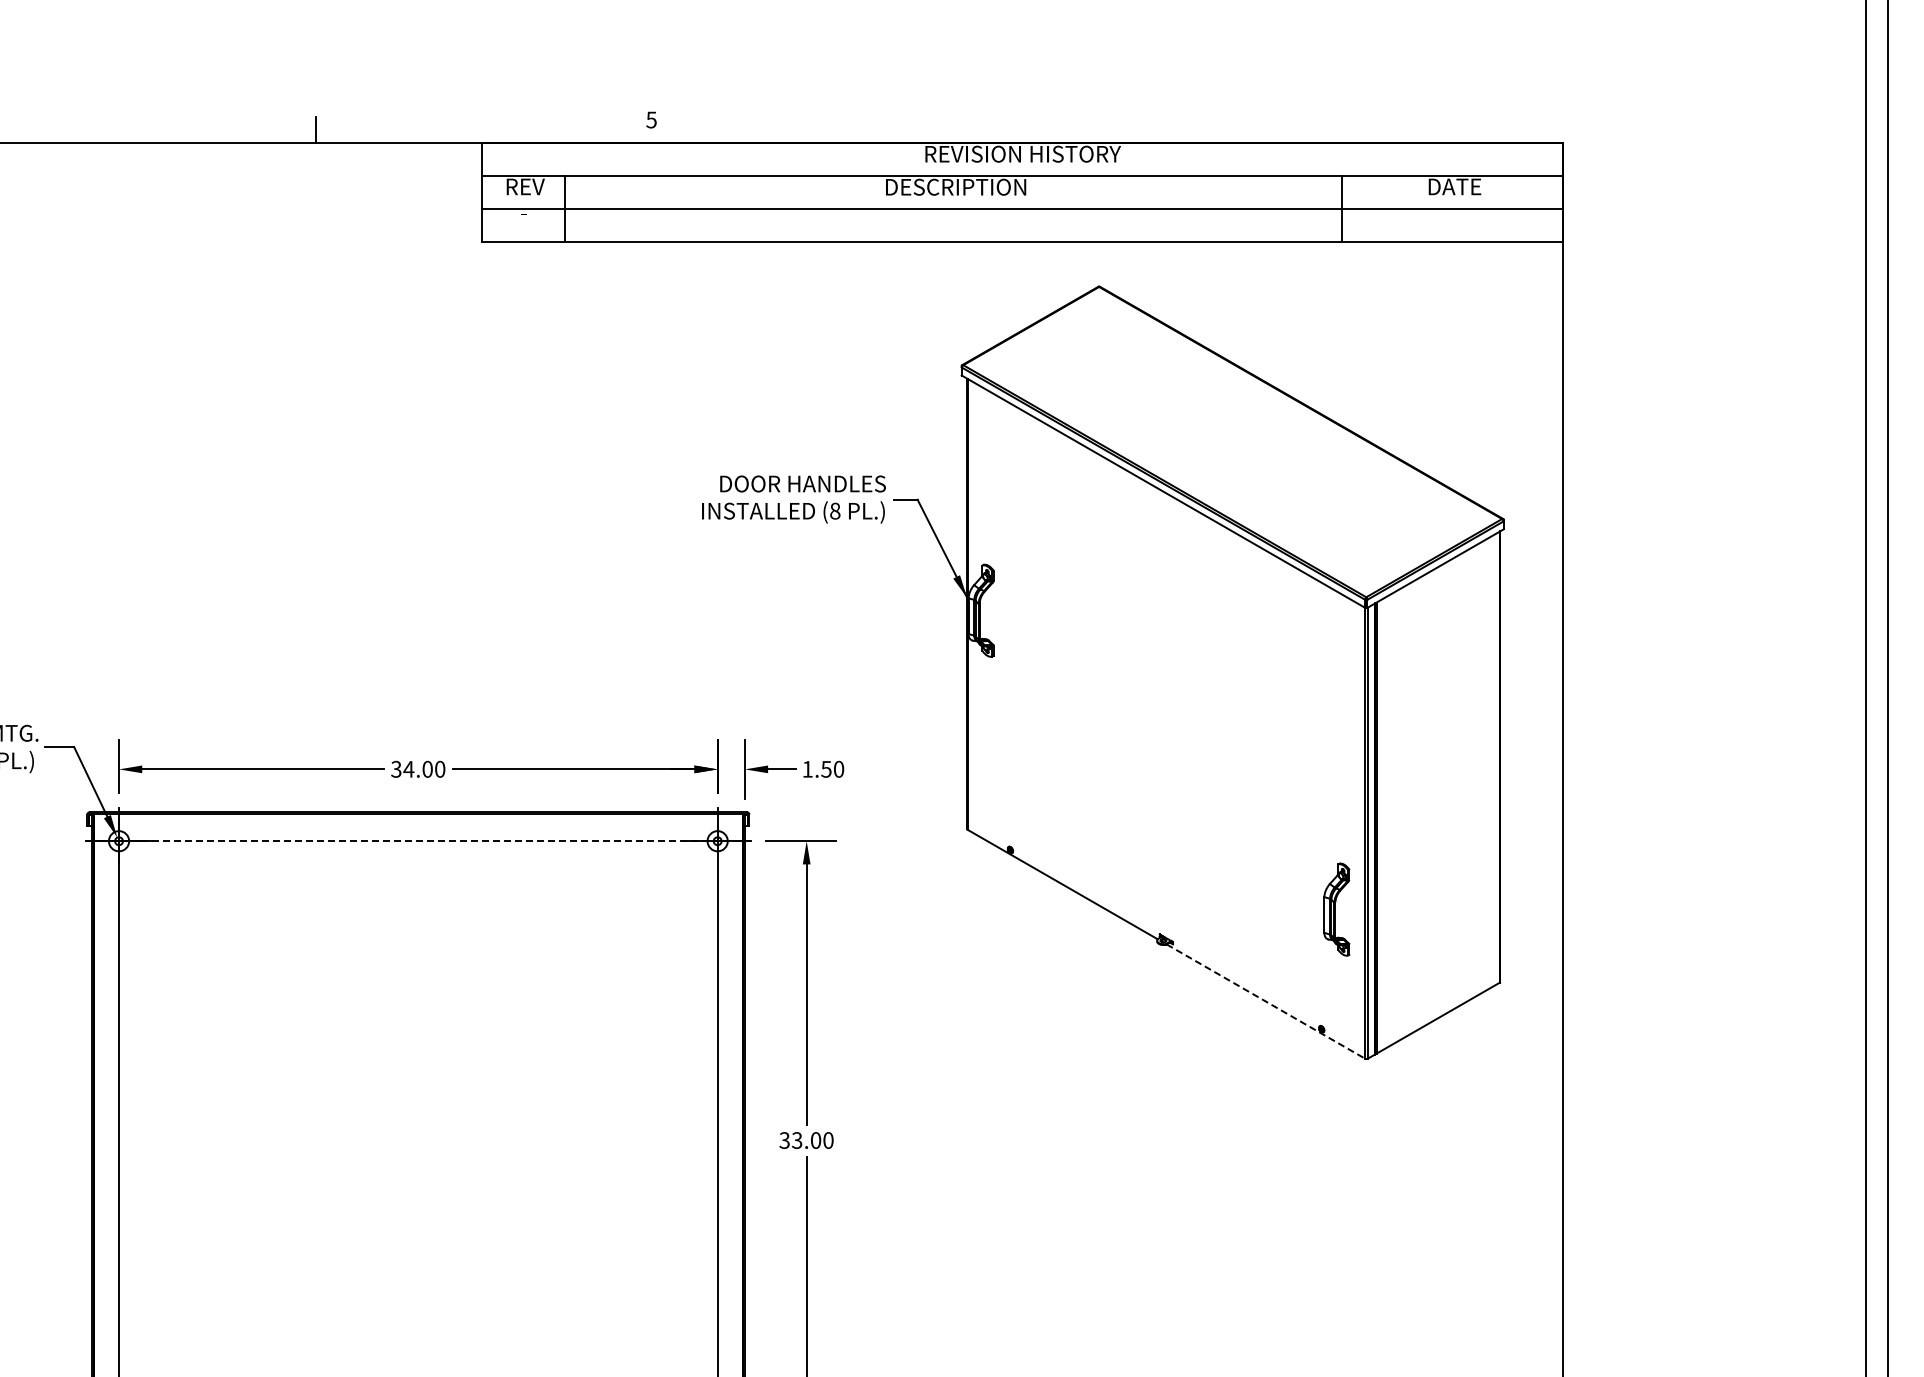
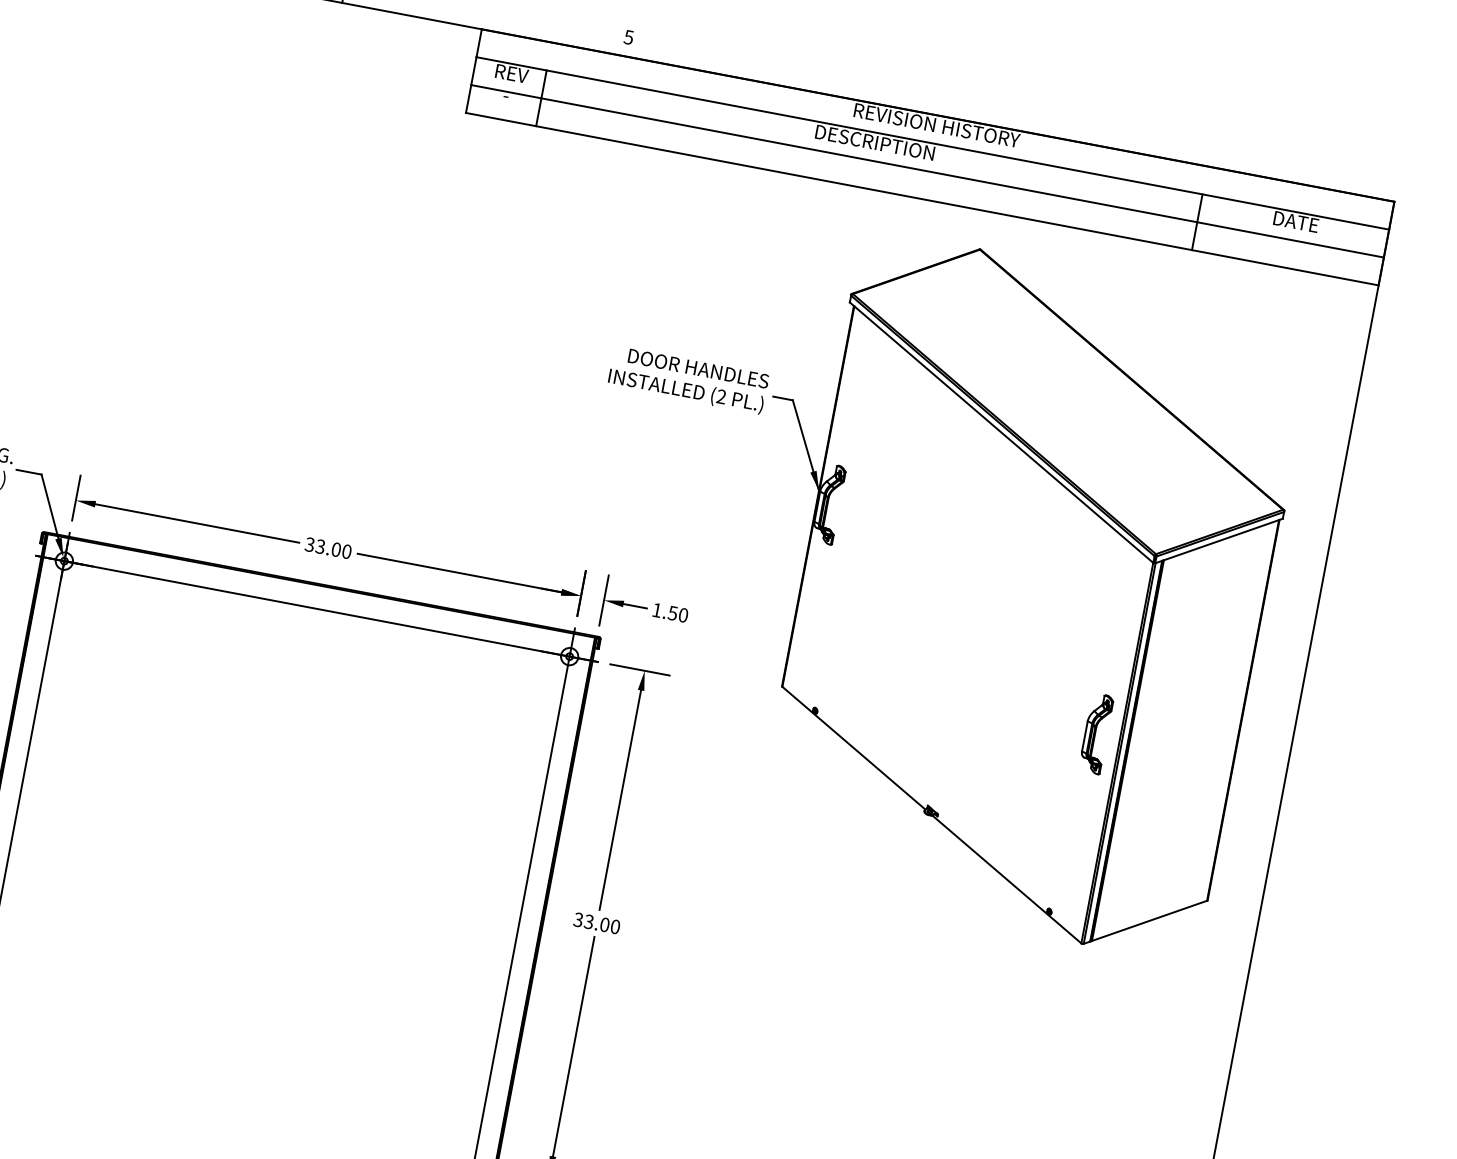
text: (835, 510) -> (721, 396), (8 -> (2
text: (408, 768) -> (320, 545), 34.00 -> 33.00
line: (418, 841) -> (317, 609), dashed -> solid
part: (1336, 909) -> (1096, 733), moved
line: (1266, 1001) -> (1007, 879), dashed -> solid

